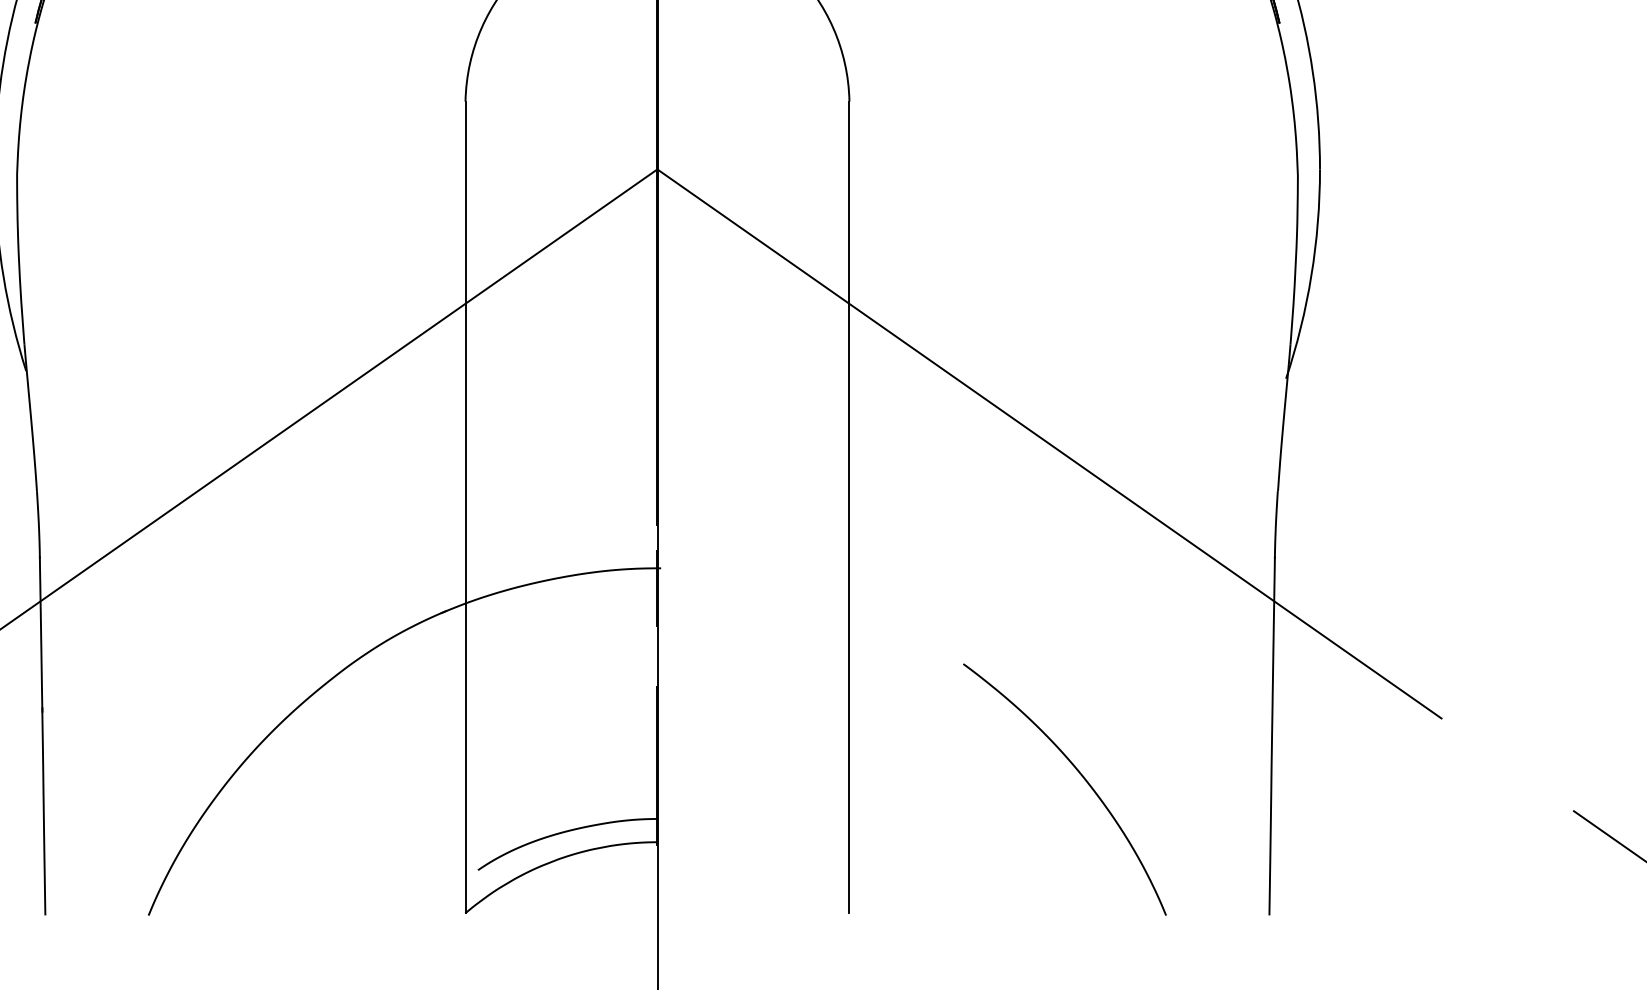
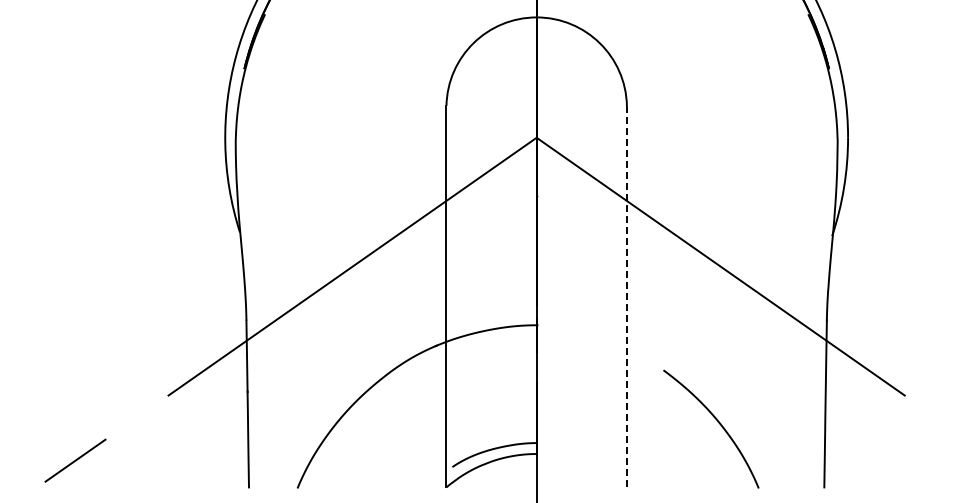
line: (848, 507) -> (626, 296), solid -> dashed
curve: (1078, 775) -> (717, 422), moved

